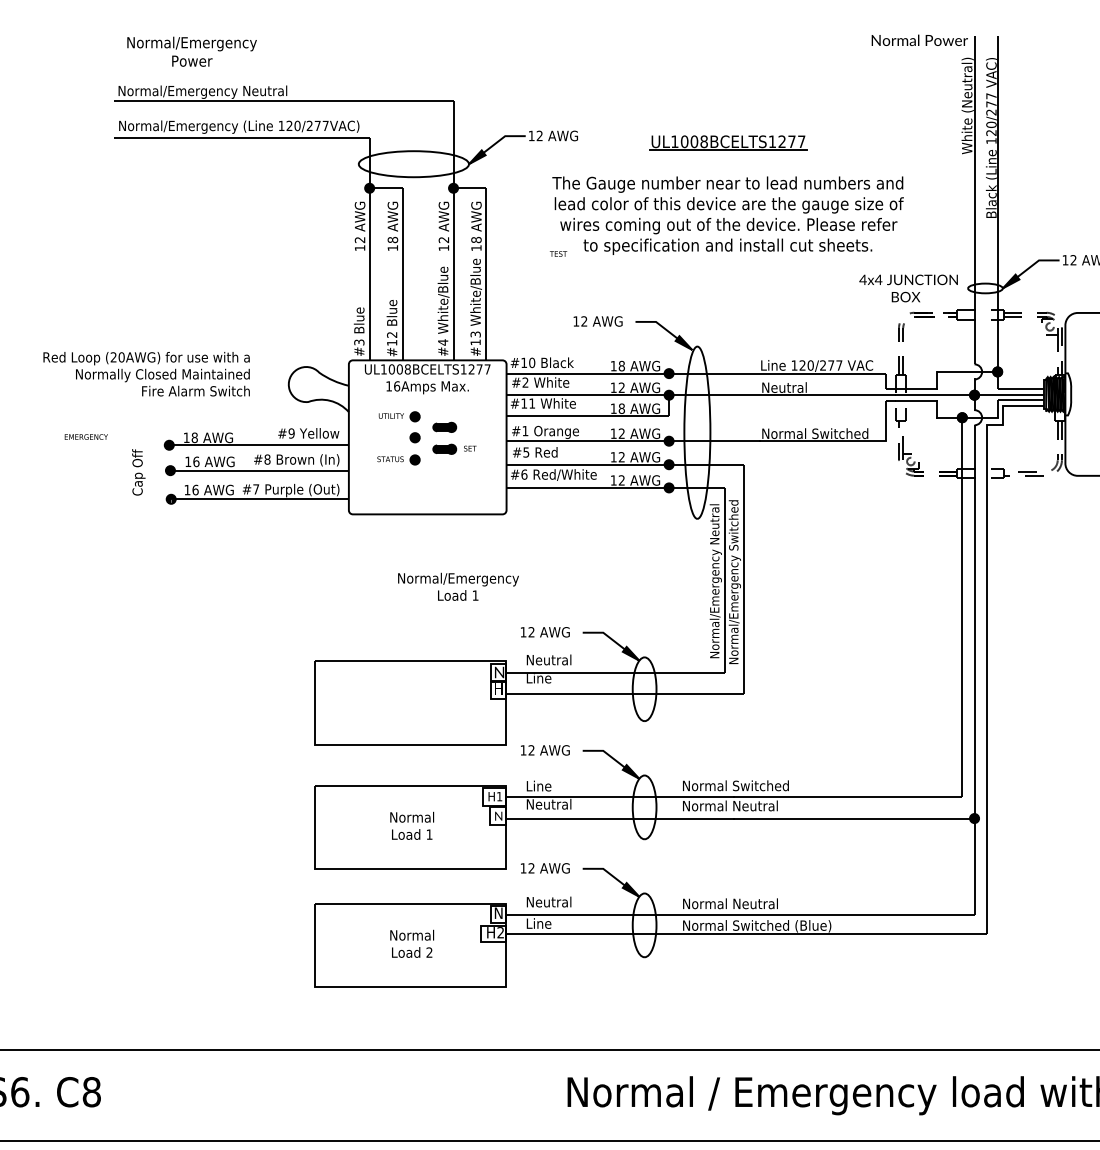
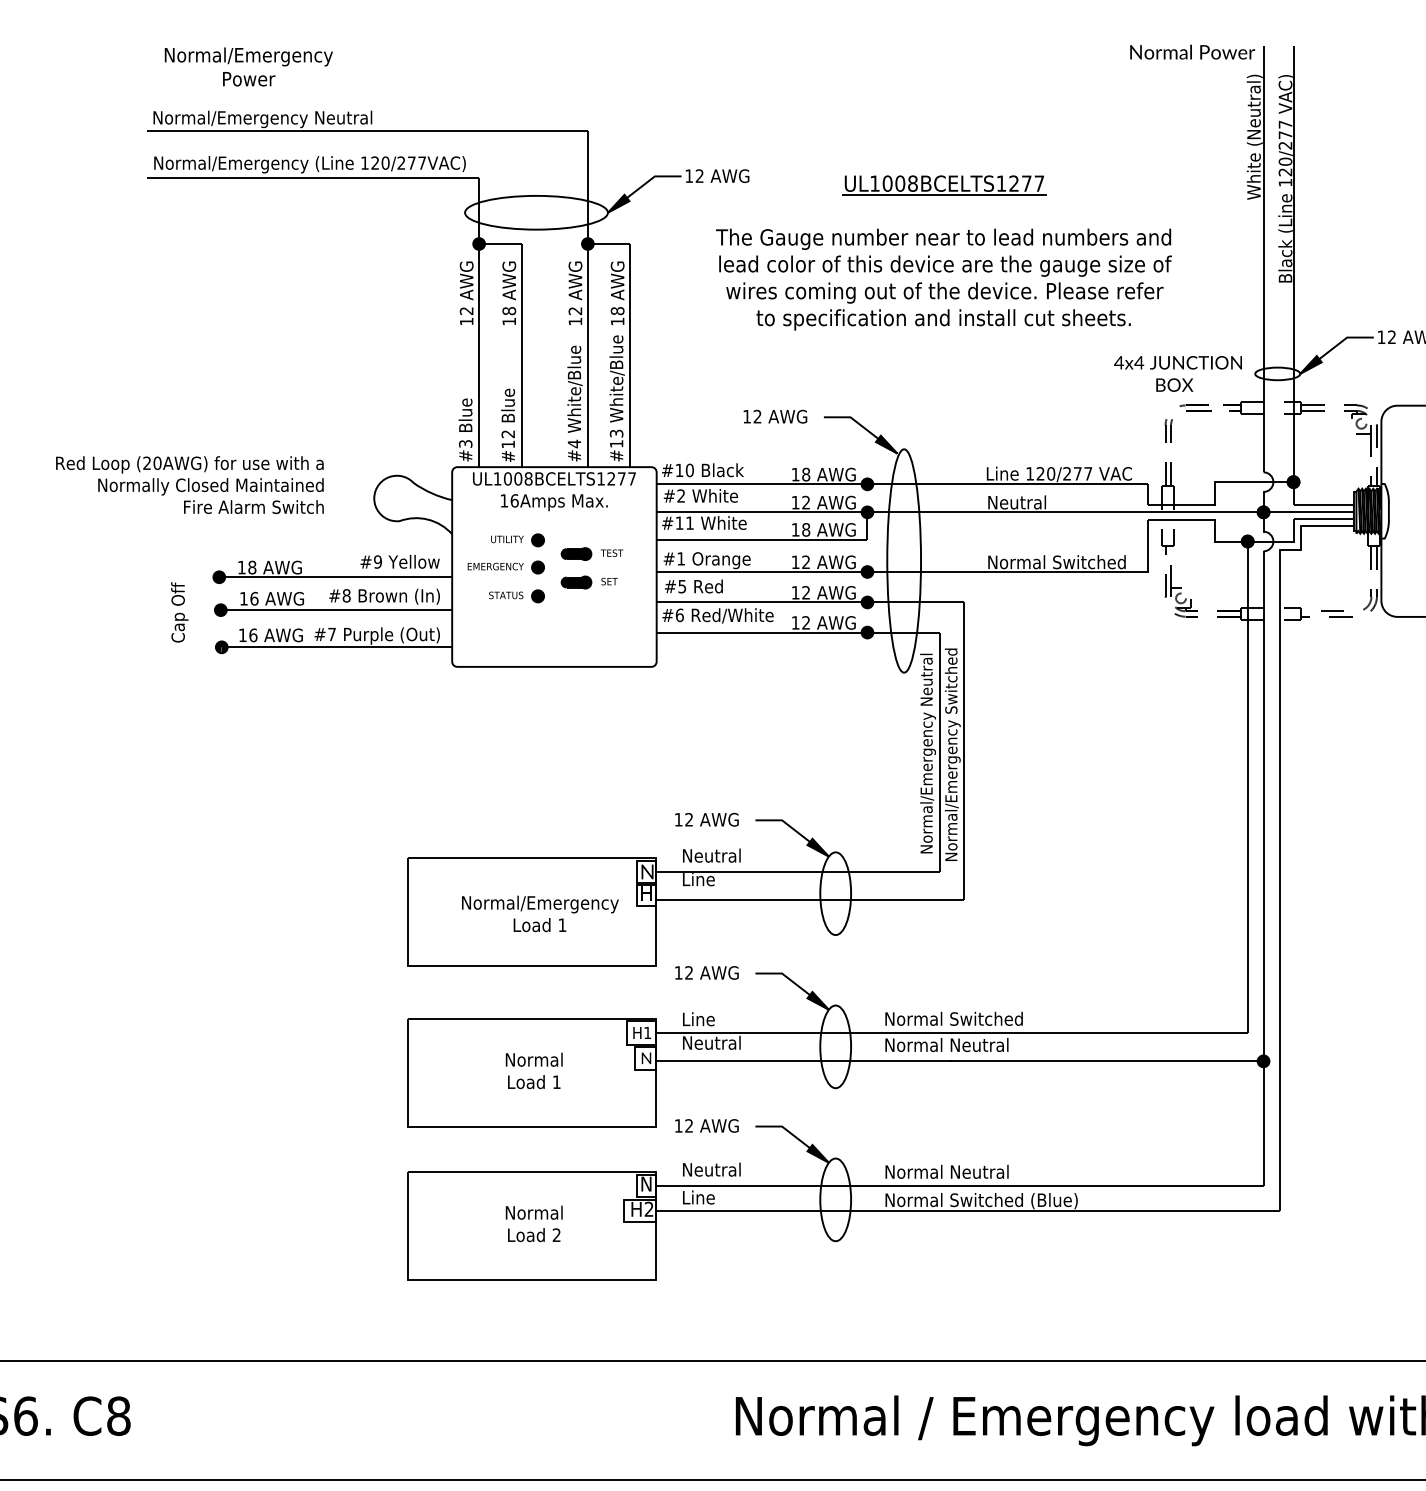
text: (558, 253) -> (612, 552), moved
text: (86, 436) -> (495, 566), moved
text: (458, 586) -> (540, 913), moved

